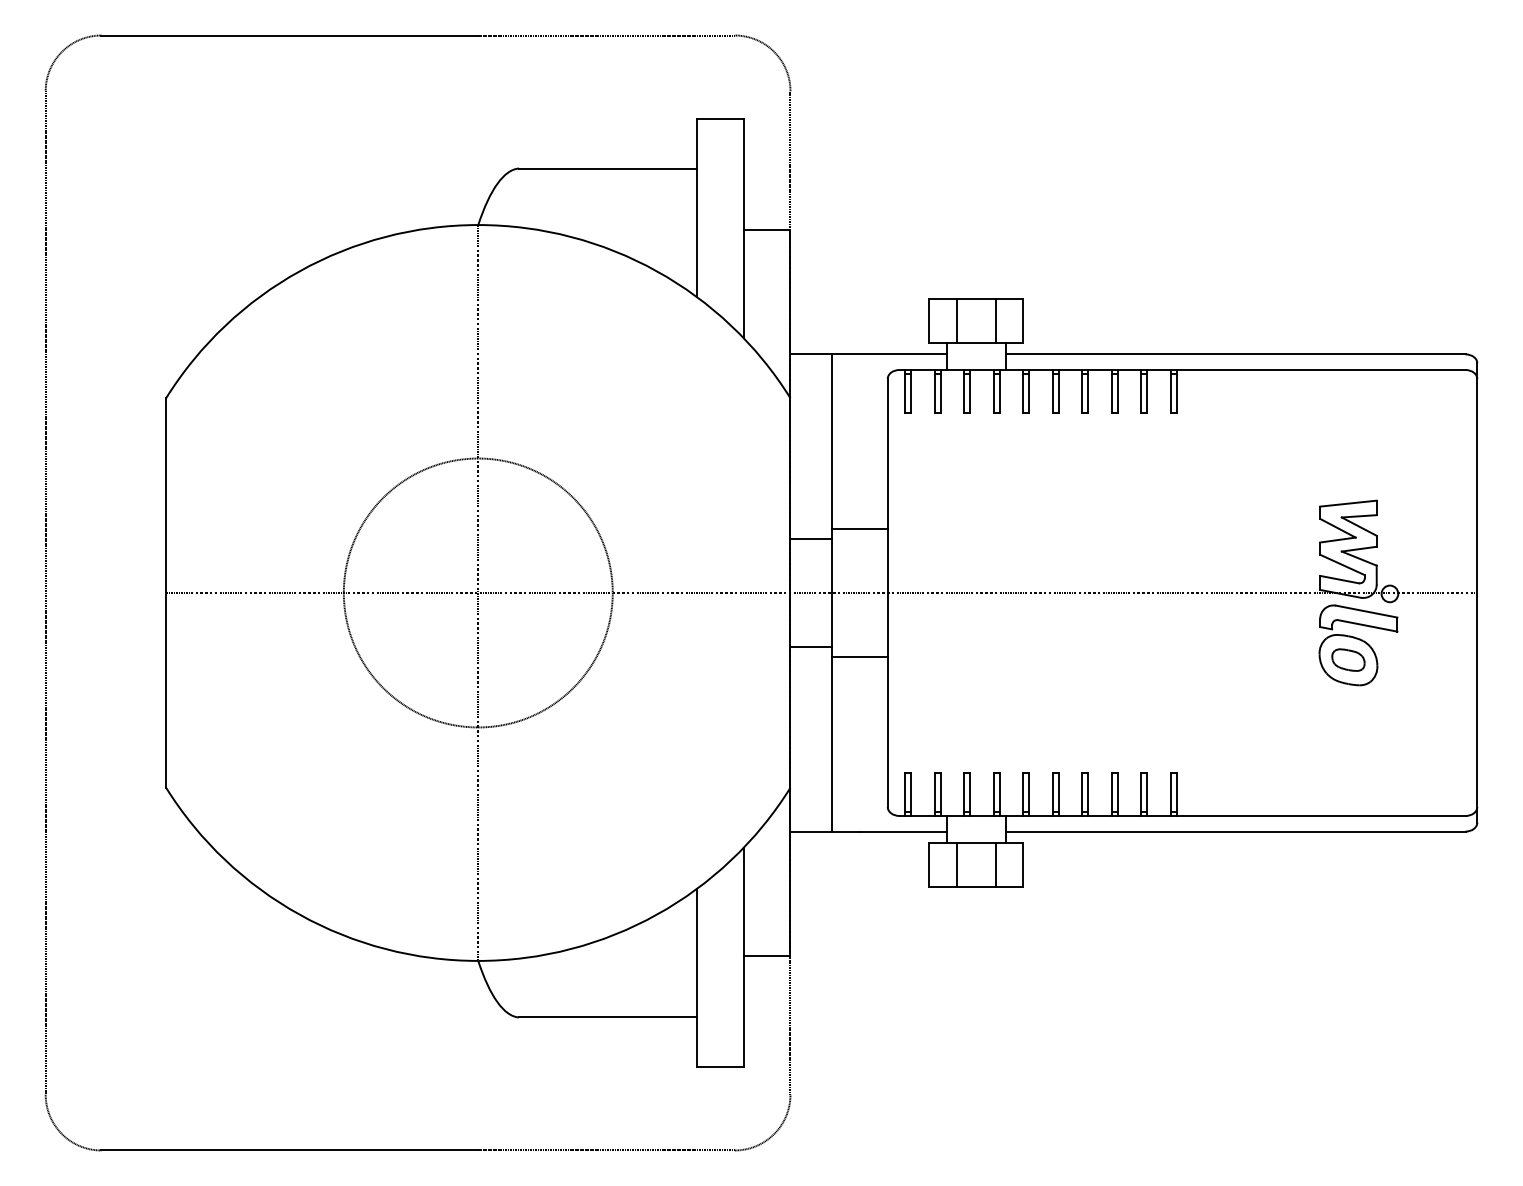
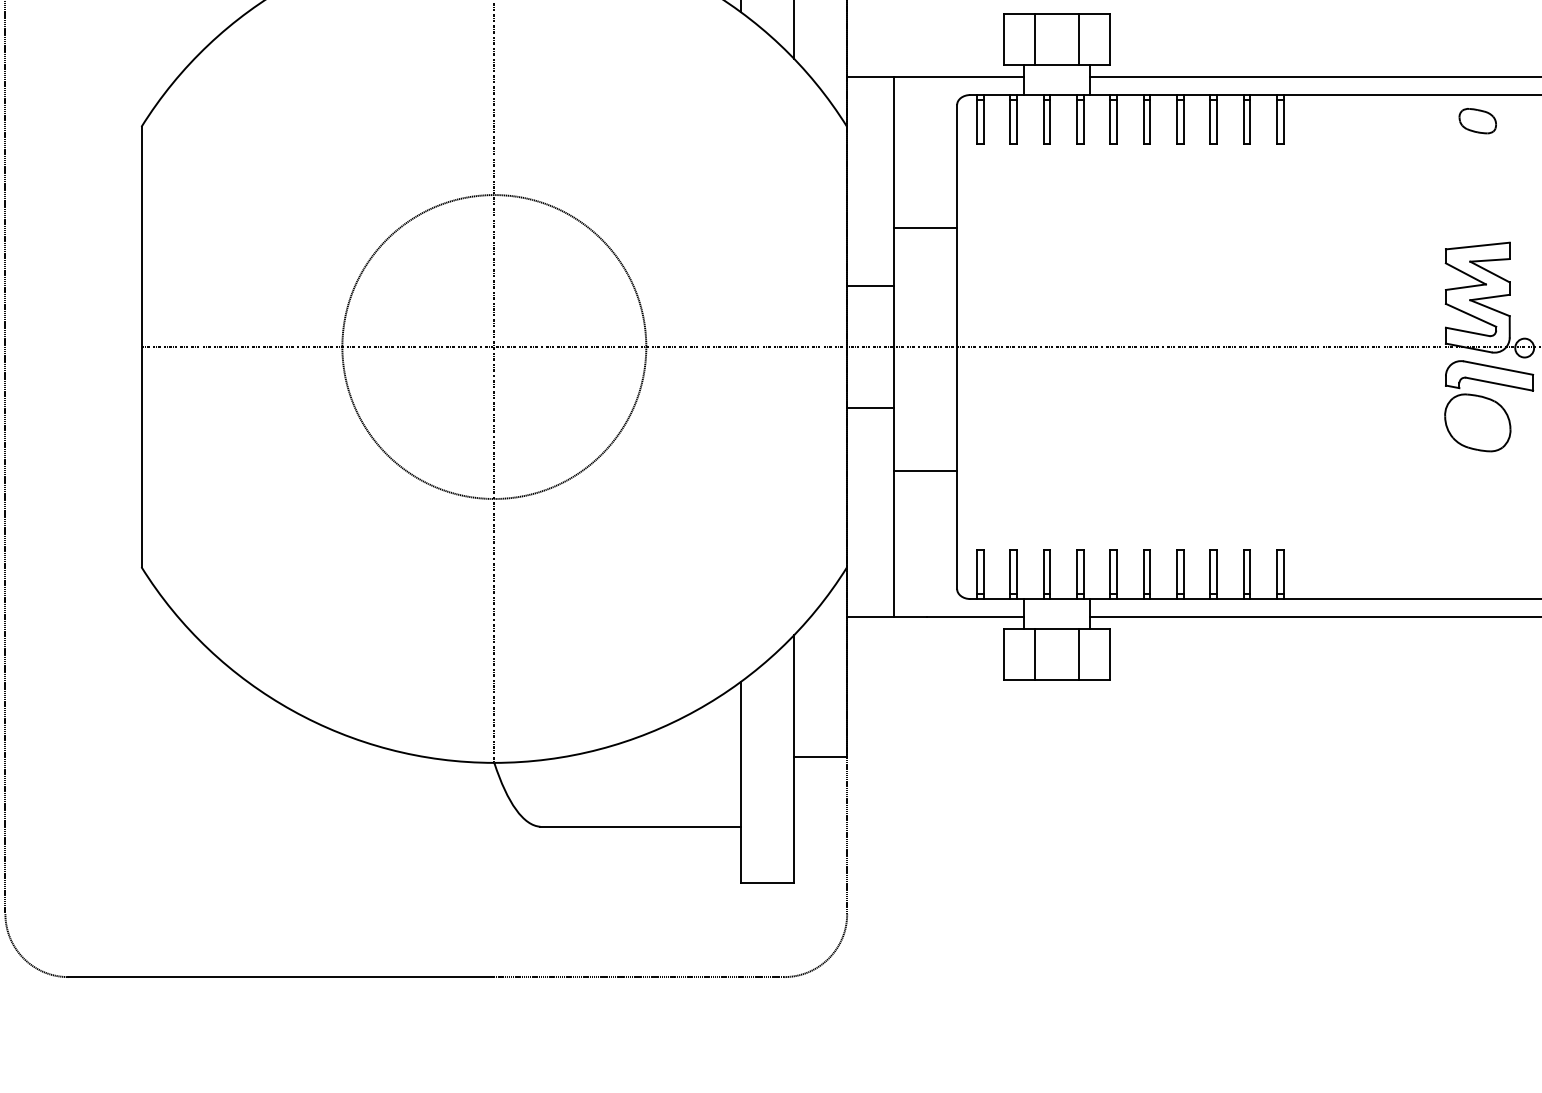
line: (859, 529) -> (925, 228), moved
line: (859, 656) -> (925, 470), moved
part: (1348, 659) -> (1477, 120), moved

